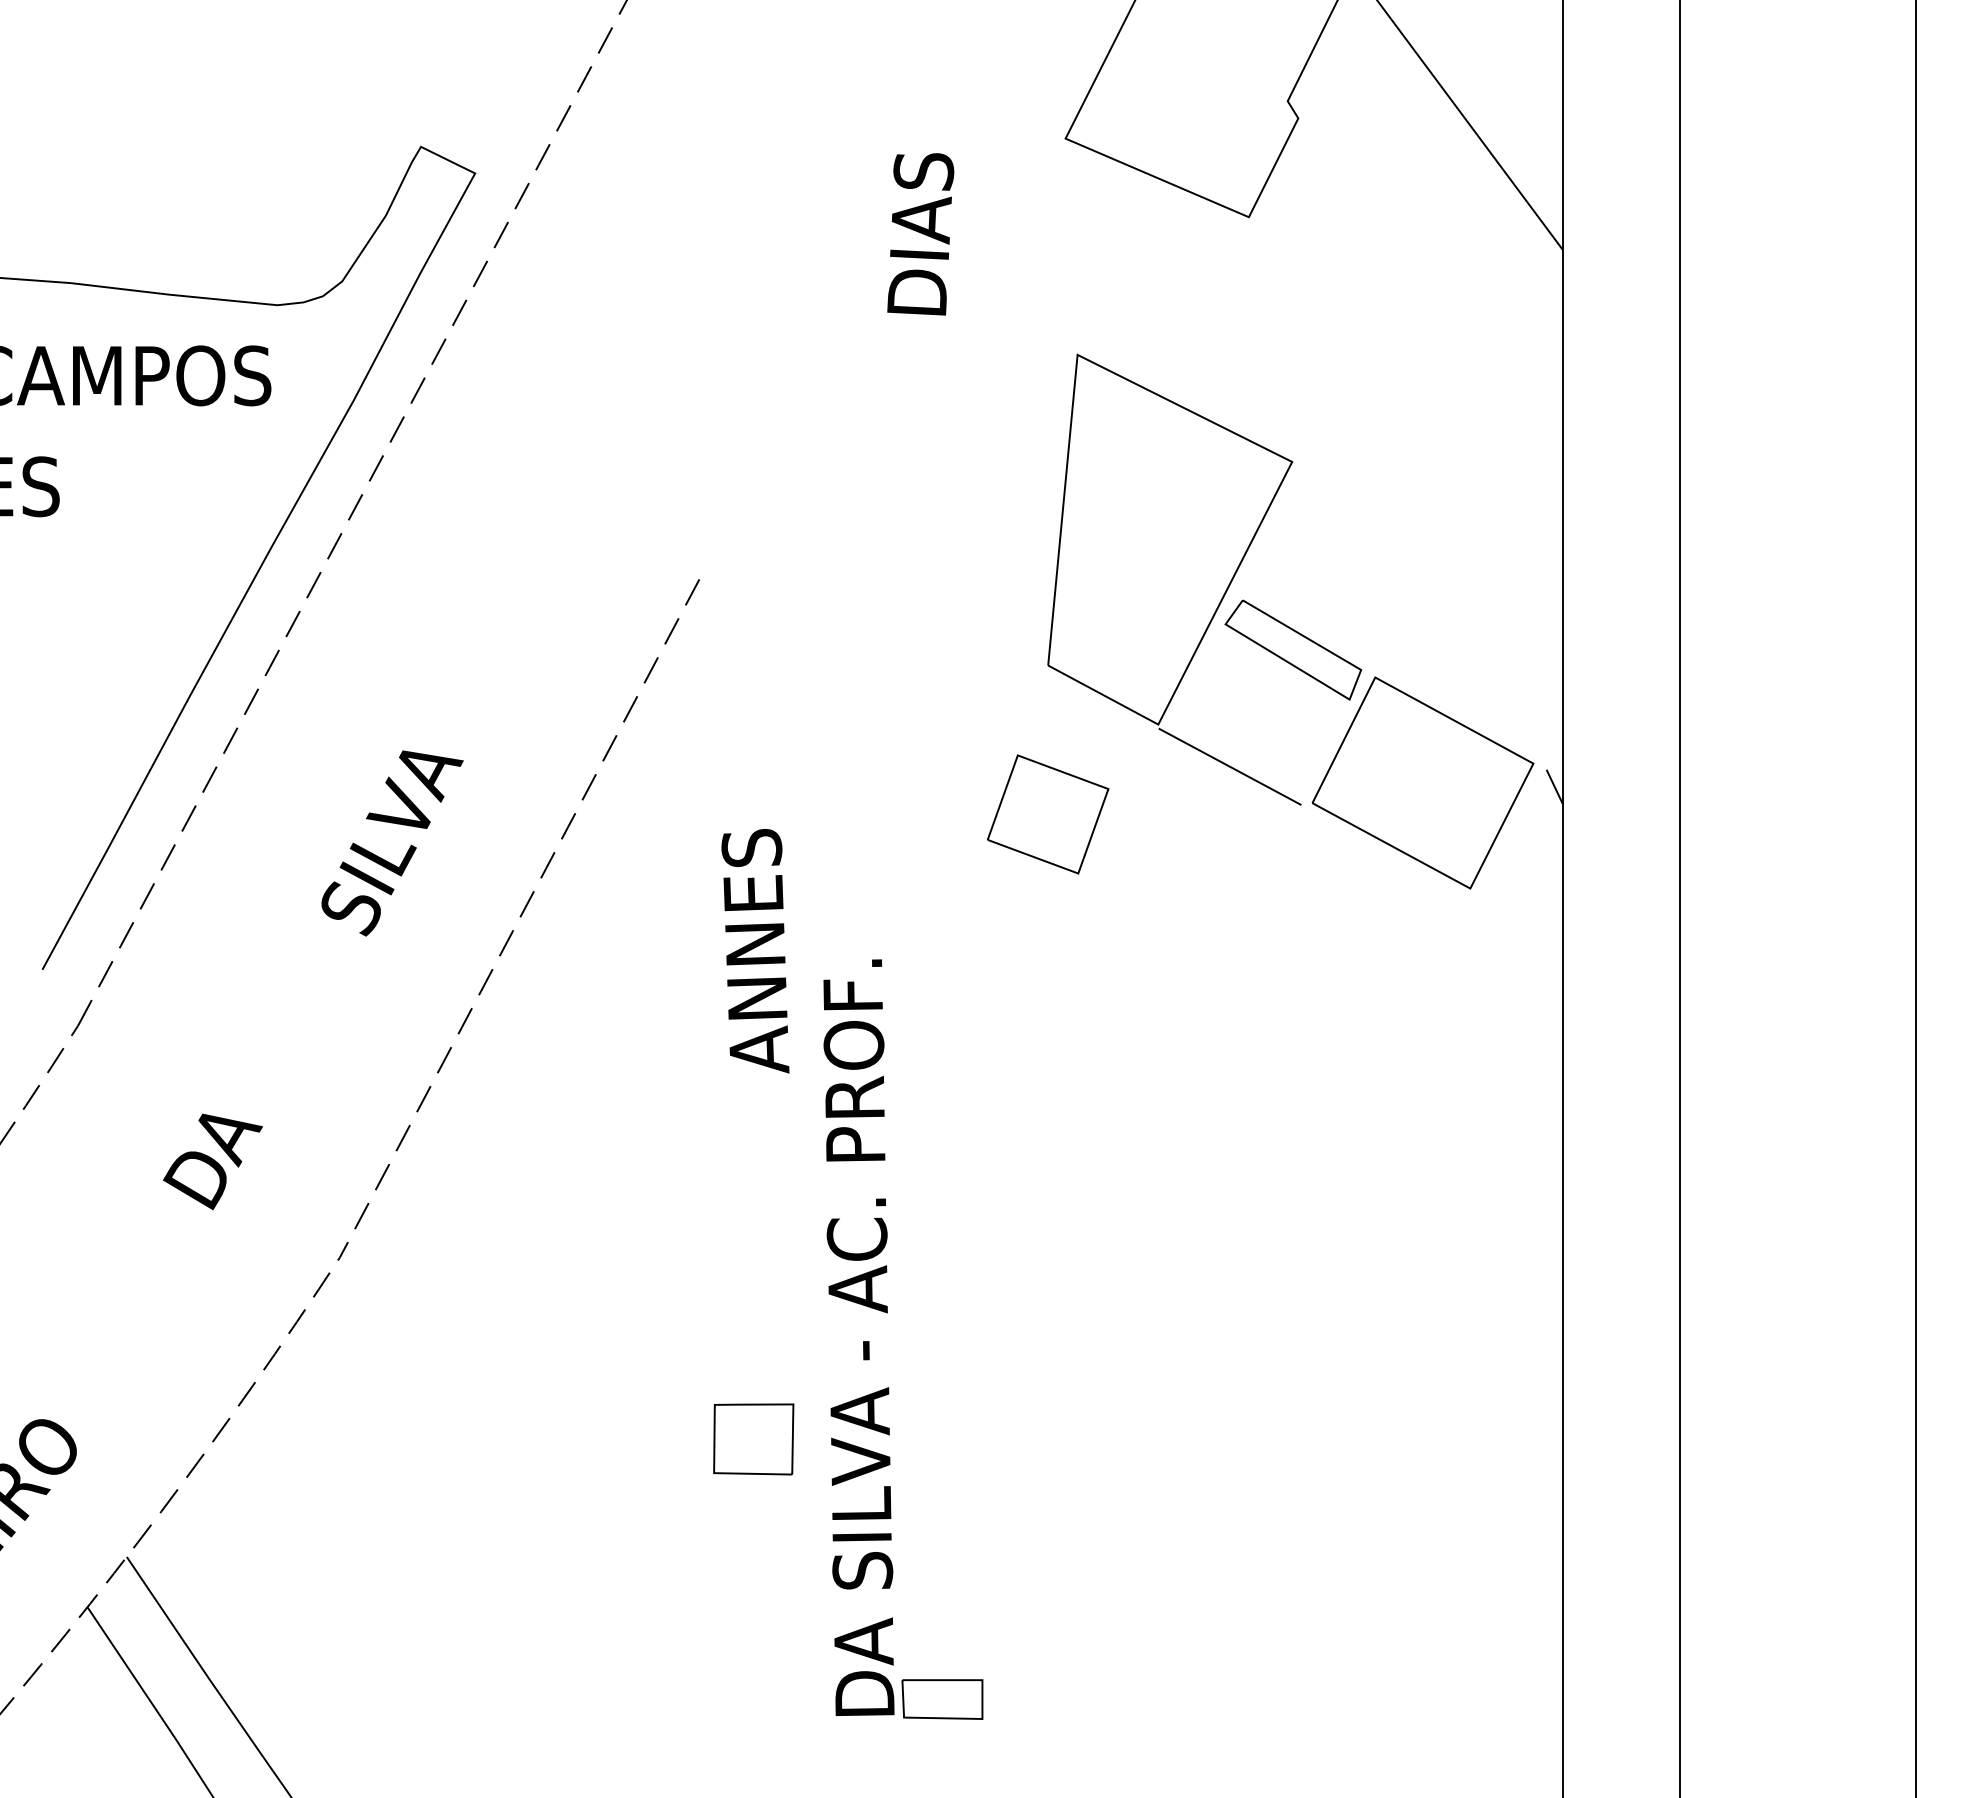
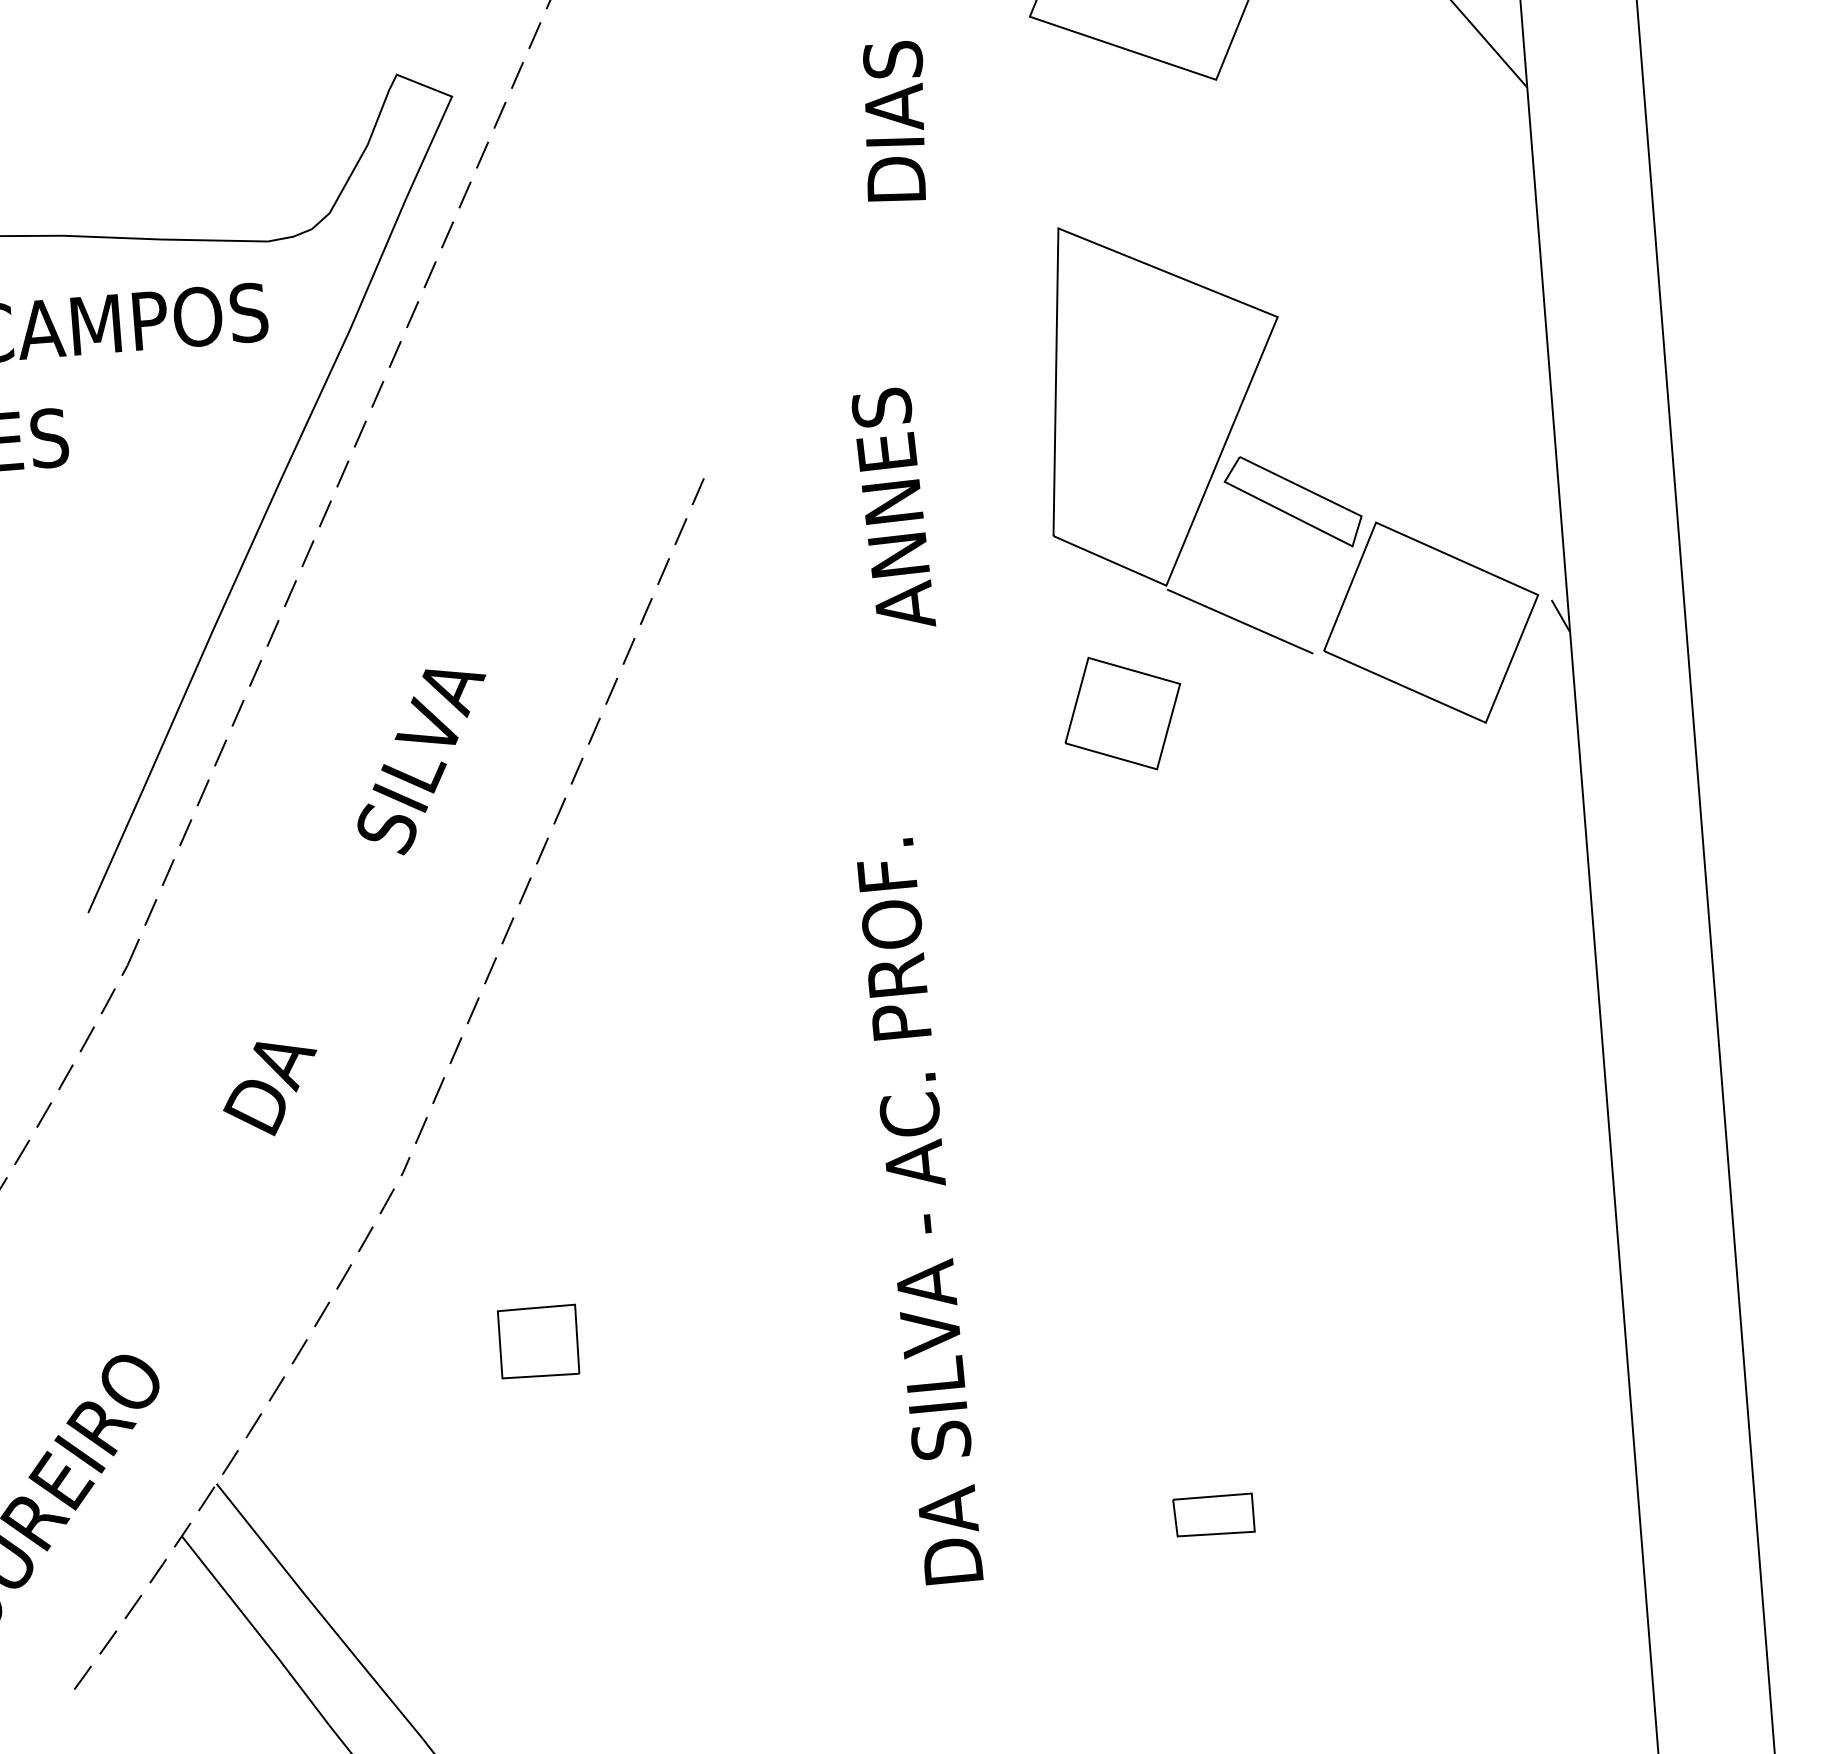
part: (1048, 814) -> (1123, 713), moved
text: (755, 951) -> (893, 509), moved
part: (753, 1439) -> (538, 1342), moved
part: (942, 1699) -> (1214, 1515), moved

